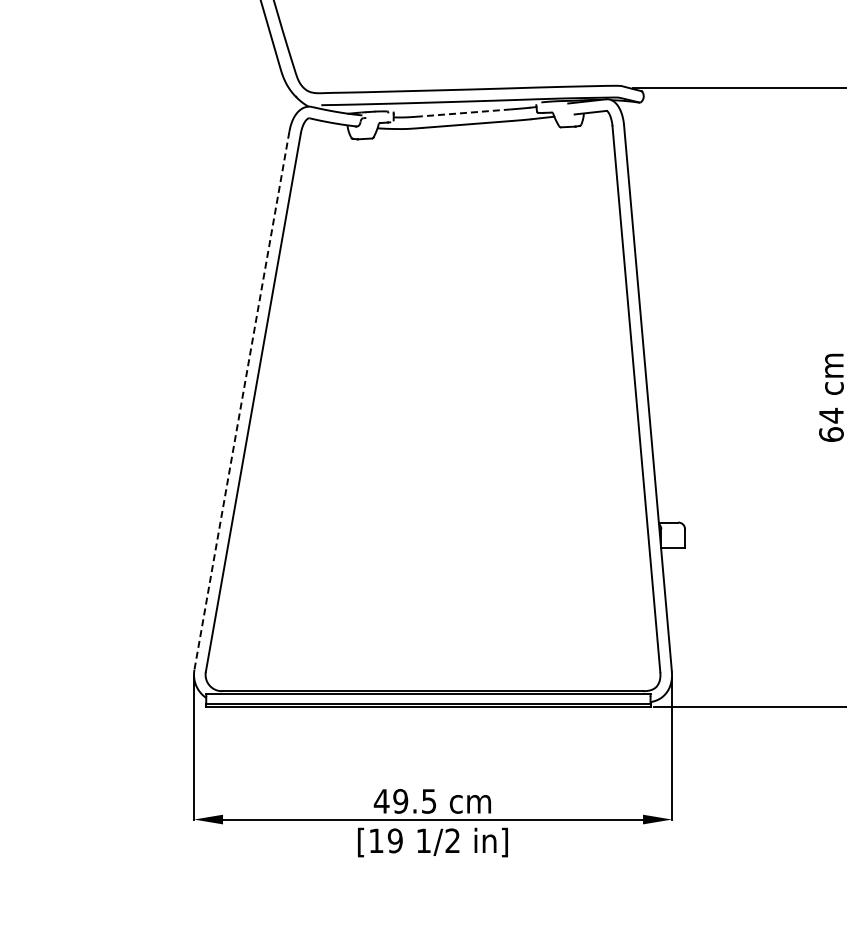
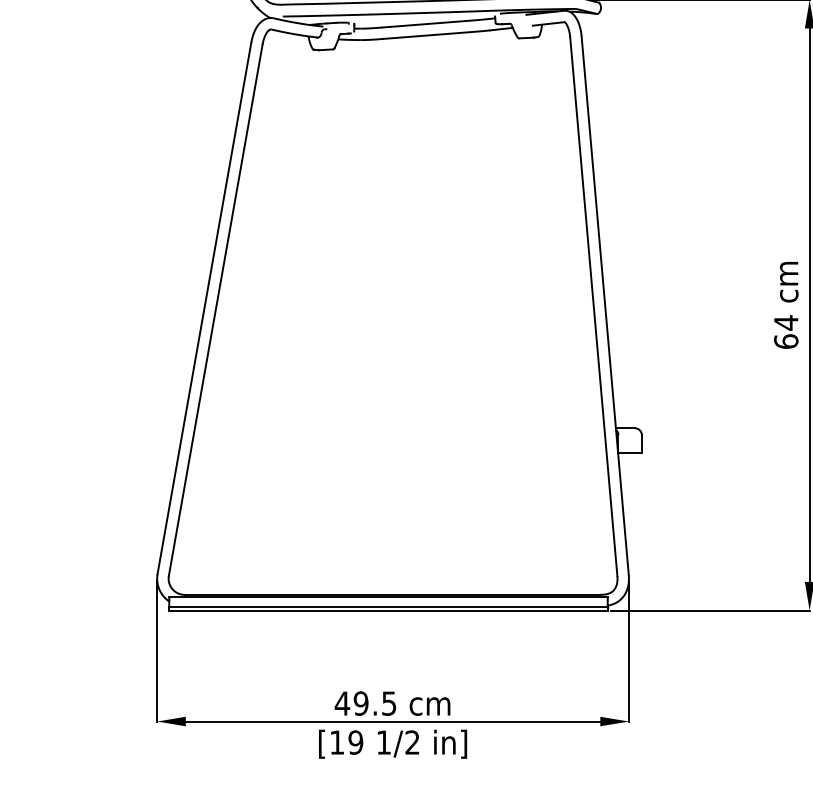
line: (466, 112) -> (426, 23), dashed -> solid
line: (241, 401) -> (204, 308), dashed -> solid

